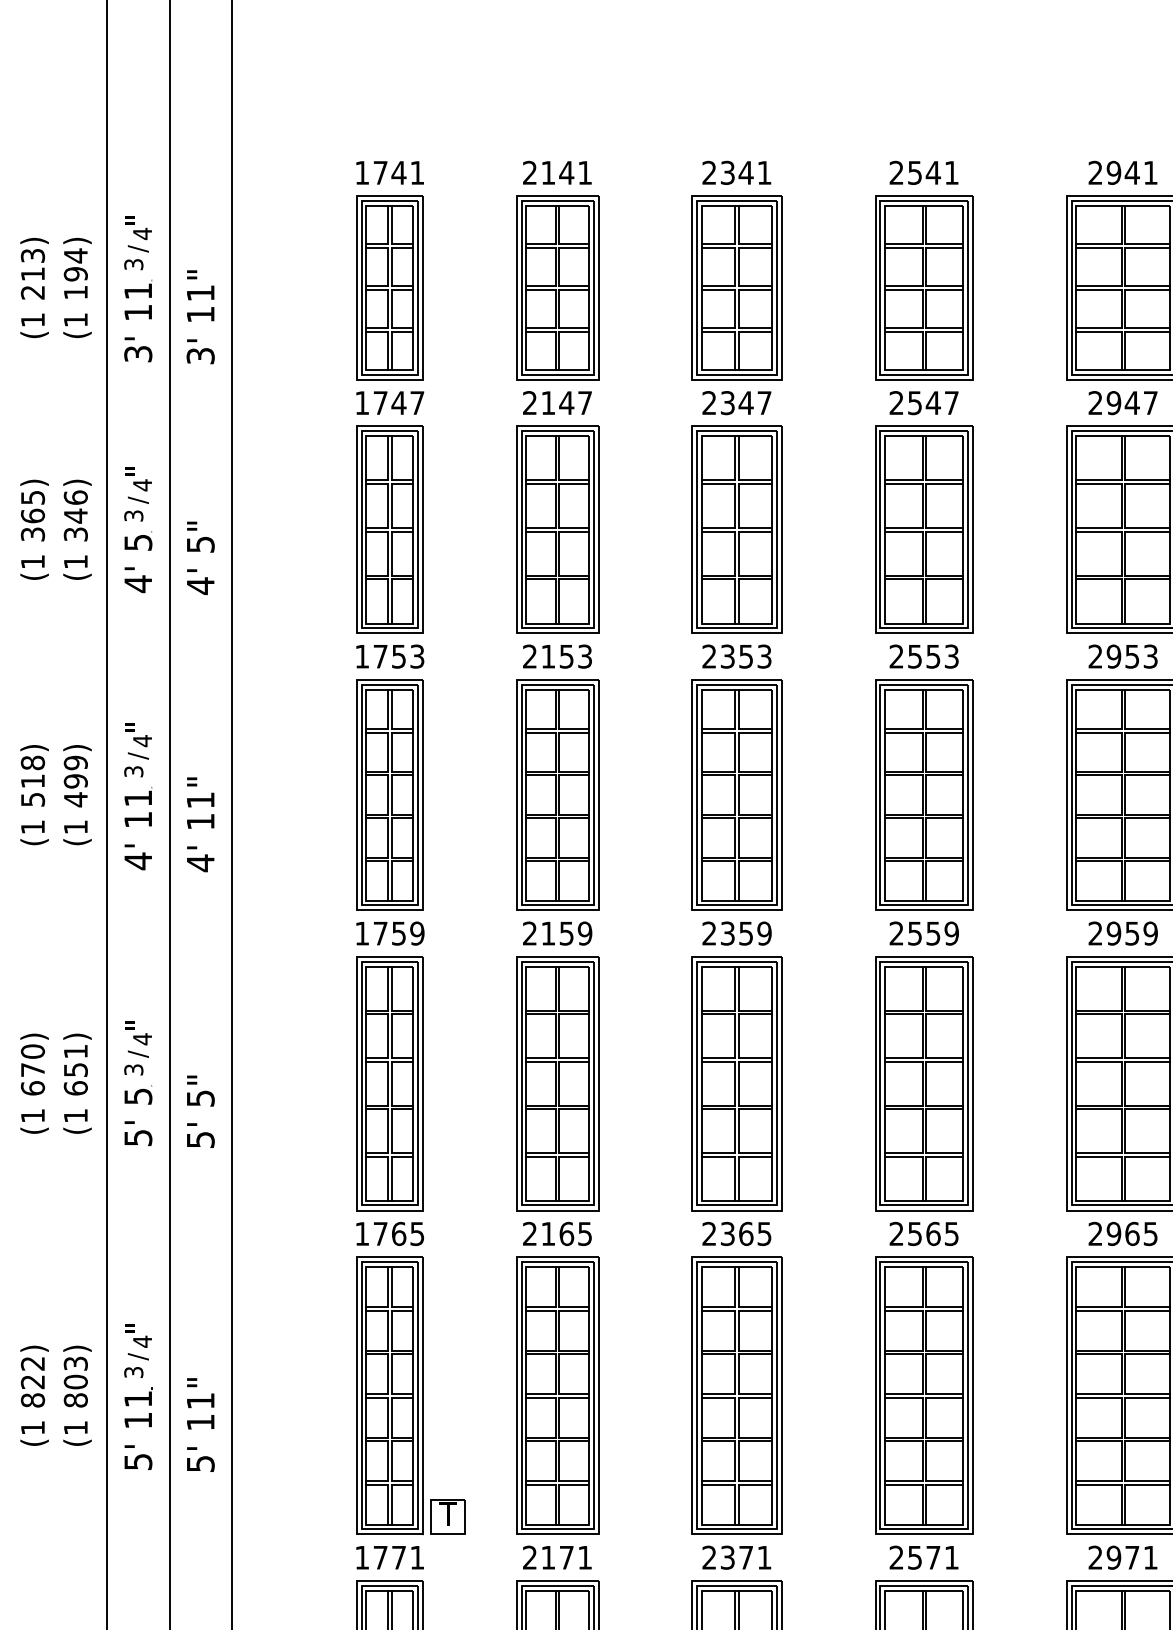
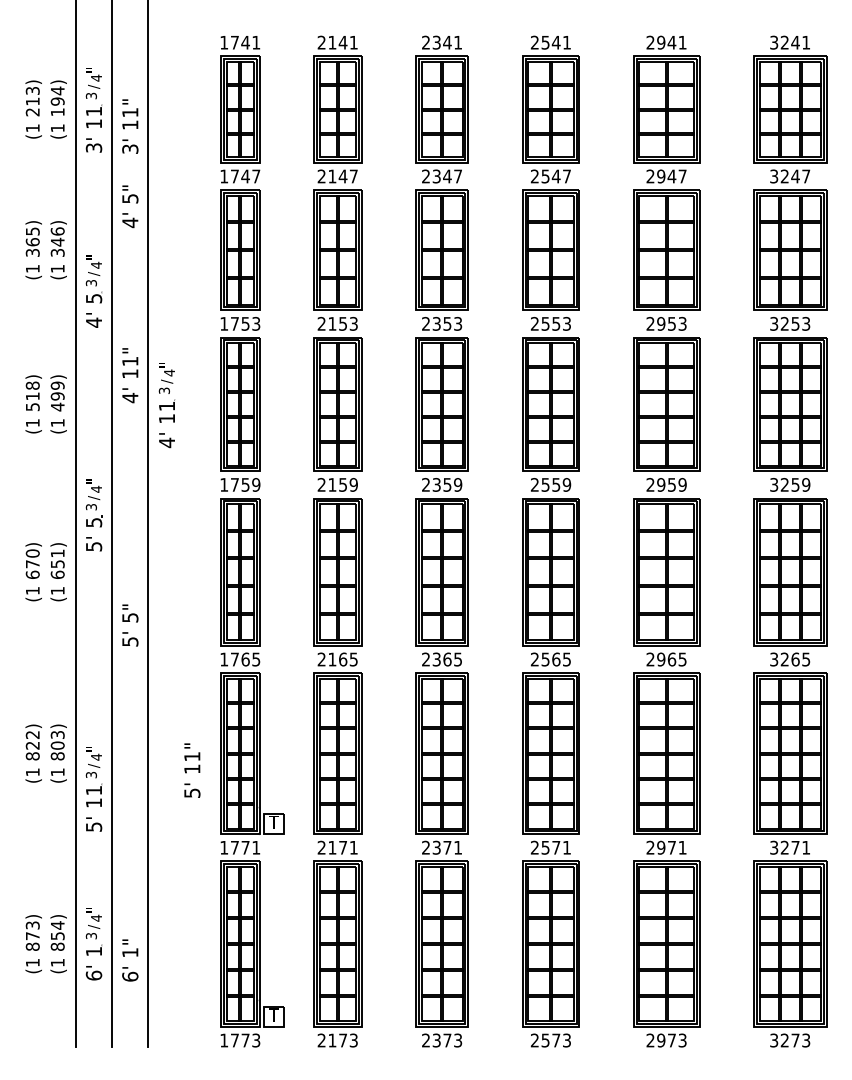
part: (137, 530) -> (93, 291), moved
text: (201, 557) -> (130, 206), moved
part: (137, 796) -> (166, 405), moved
text: (201, 824) -> (130, 375), moved
part: (137, 1084) -> (93, 515), moved
text: (201, 1111) -> (130, 625), moved
part: (137, 1397) -> (93, 789), moved
text: (201, 1424) -> (192, 770), moved

